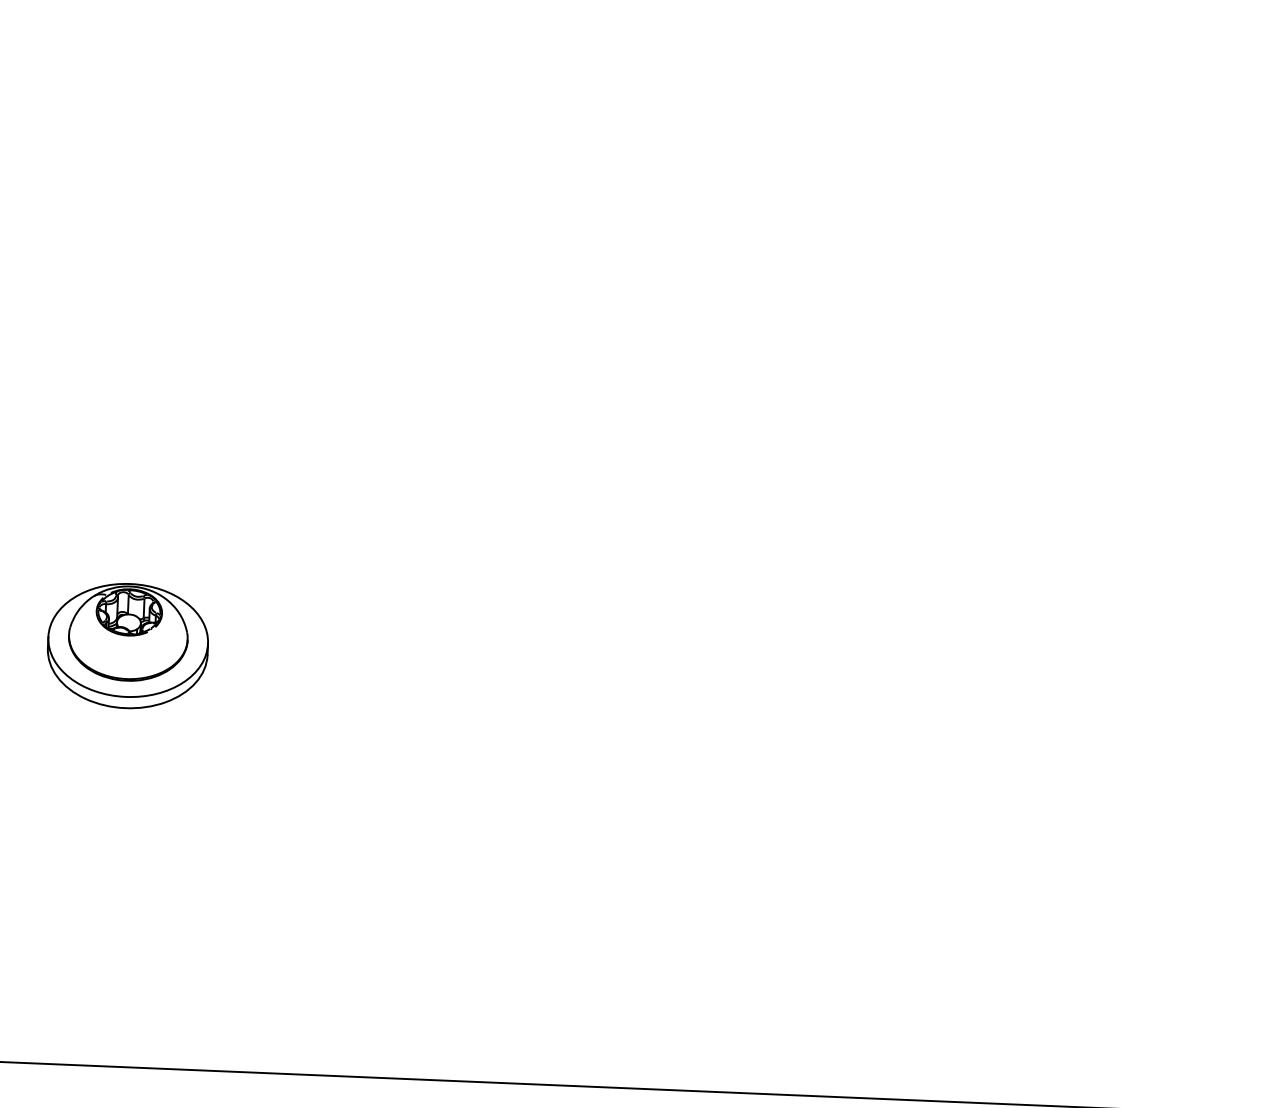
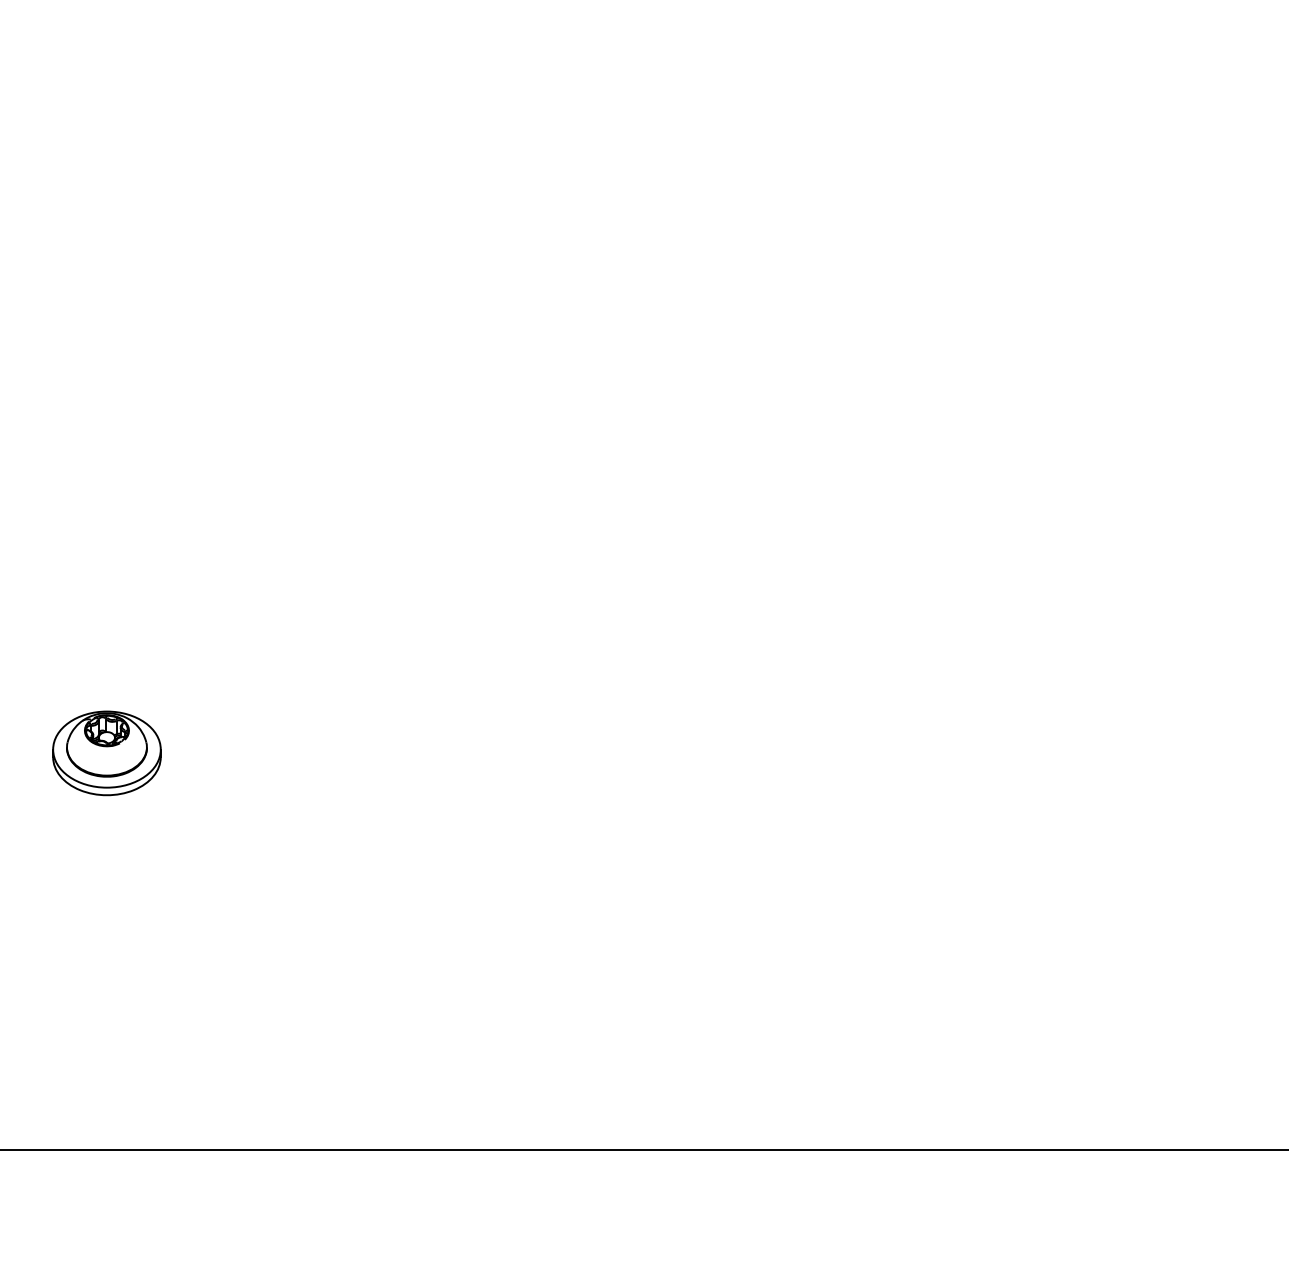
part: (127, 646) -> (106, 753), size x0.71

